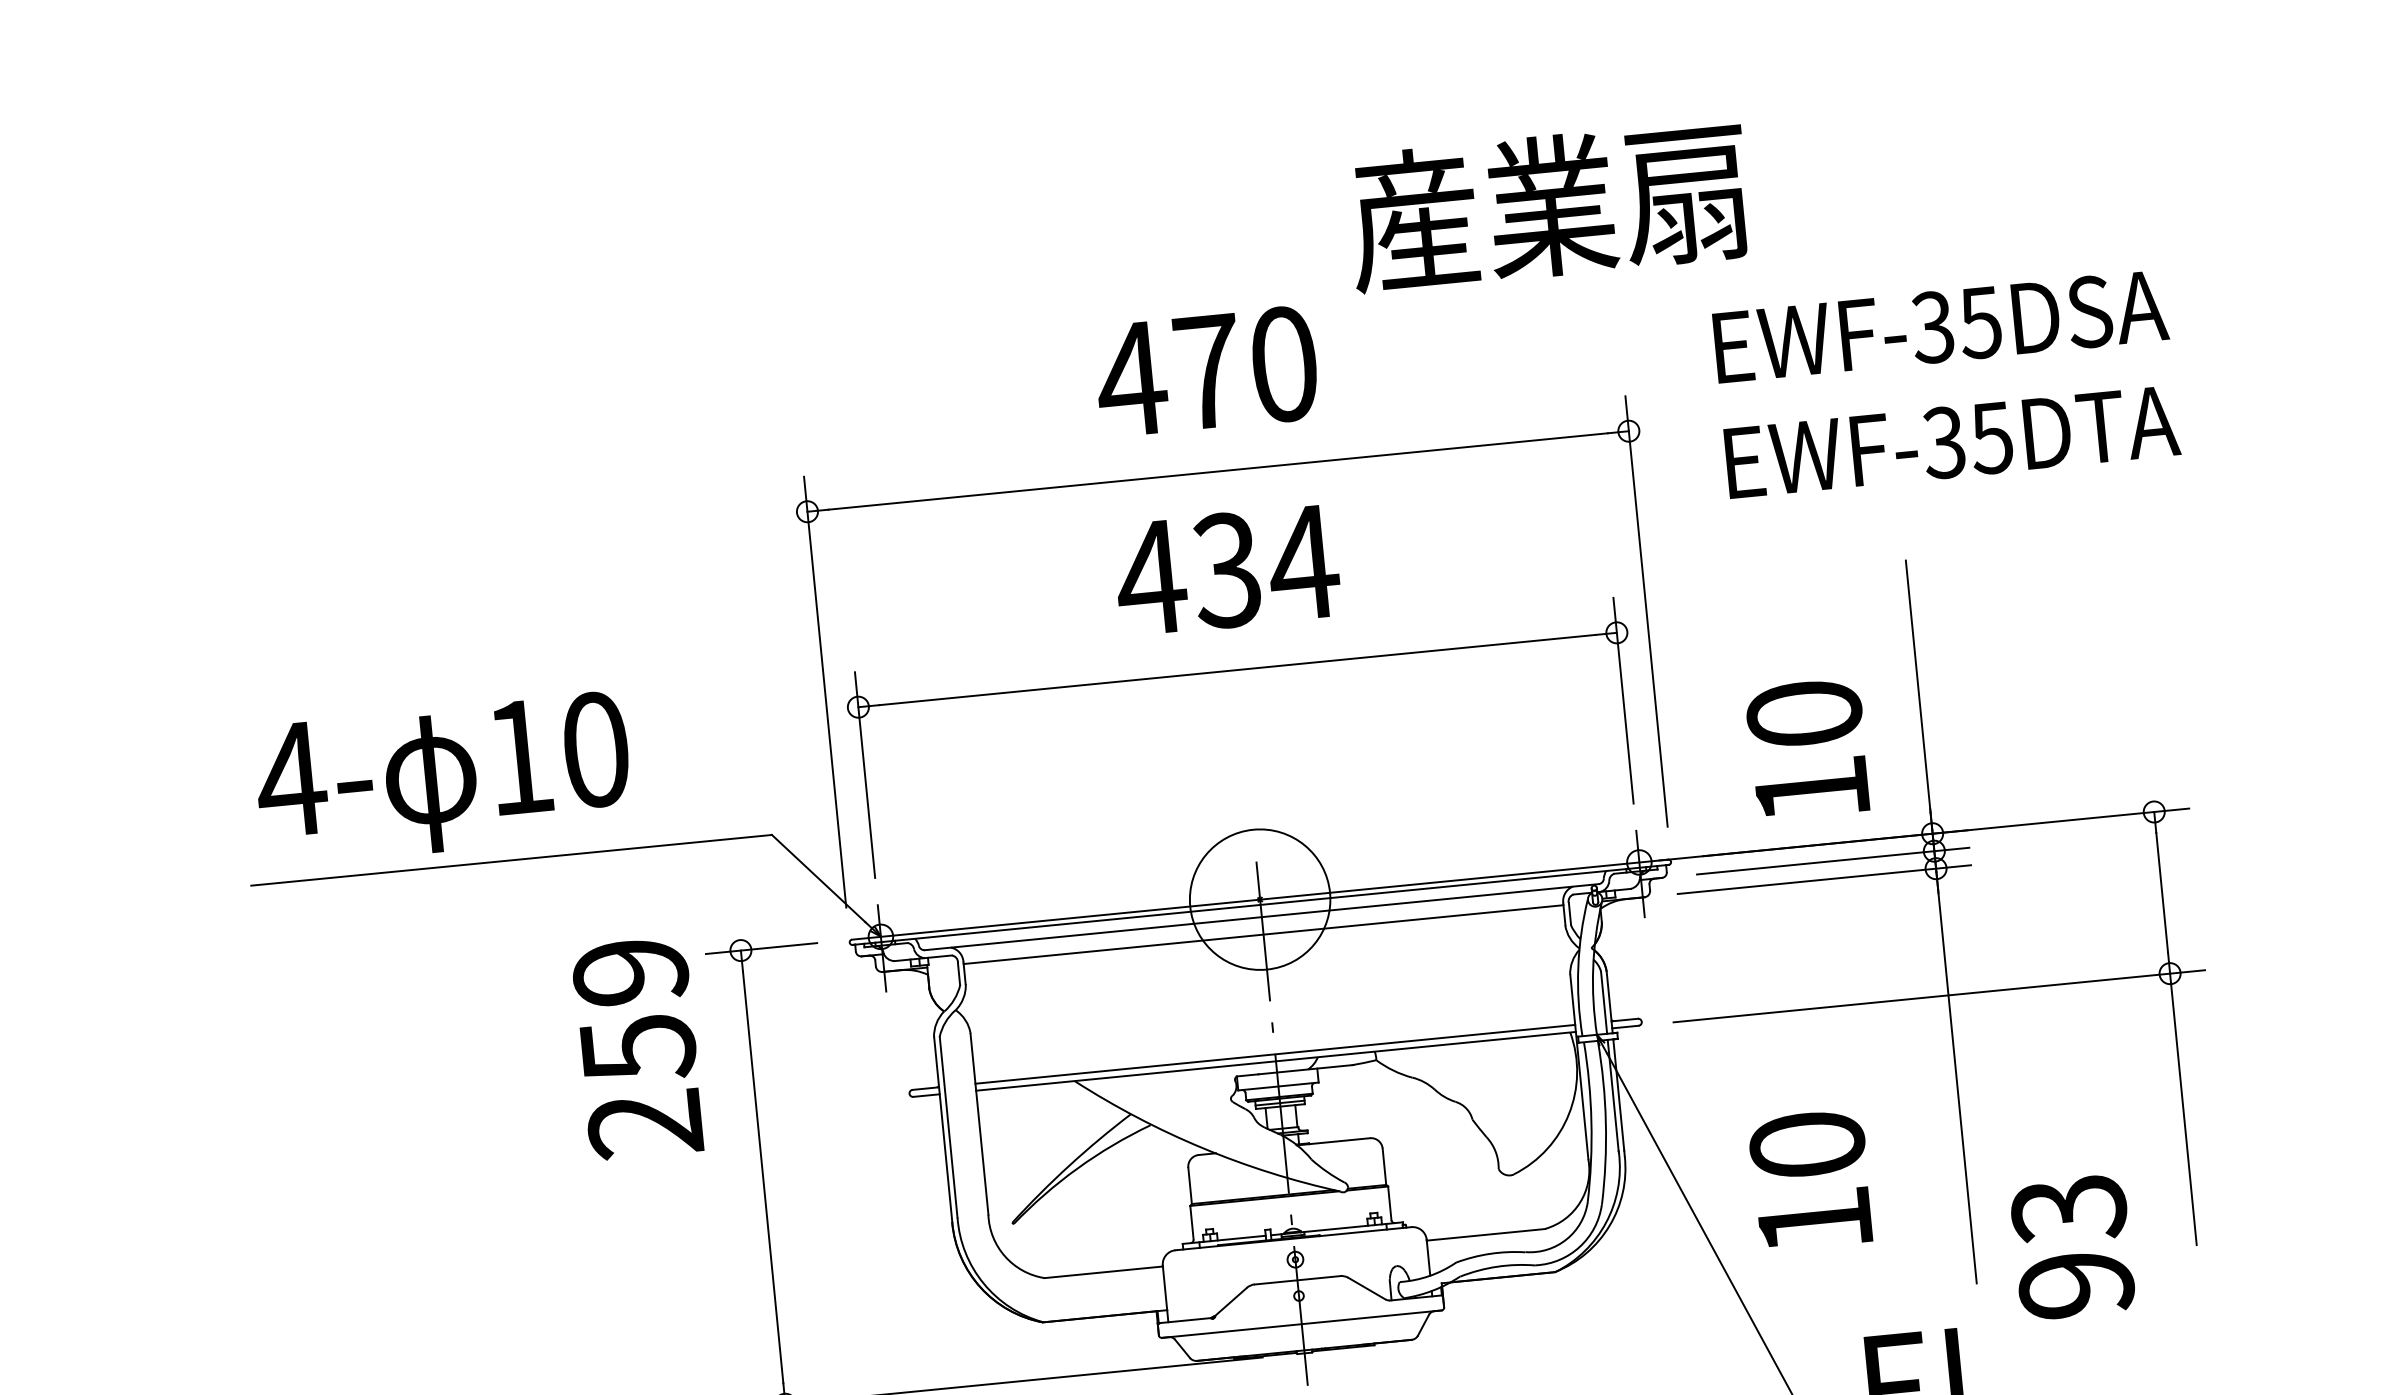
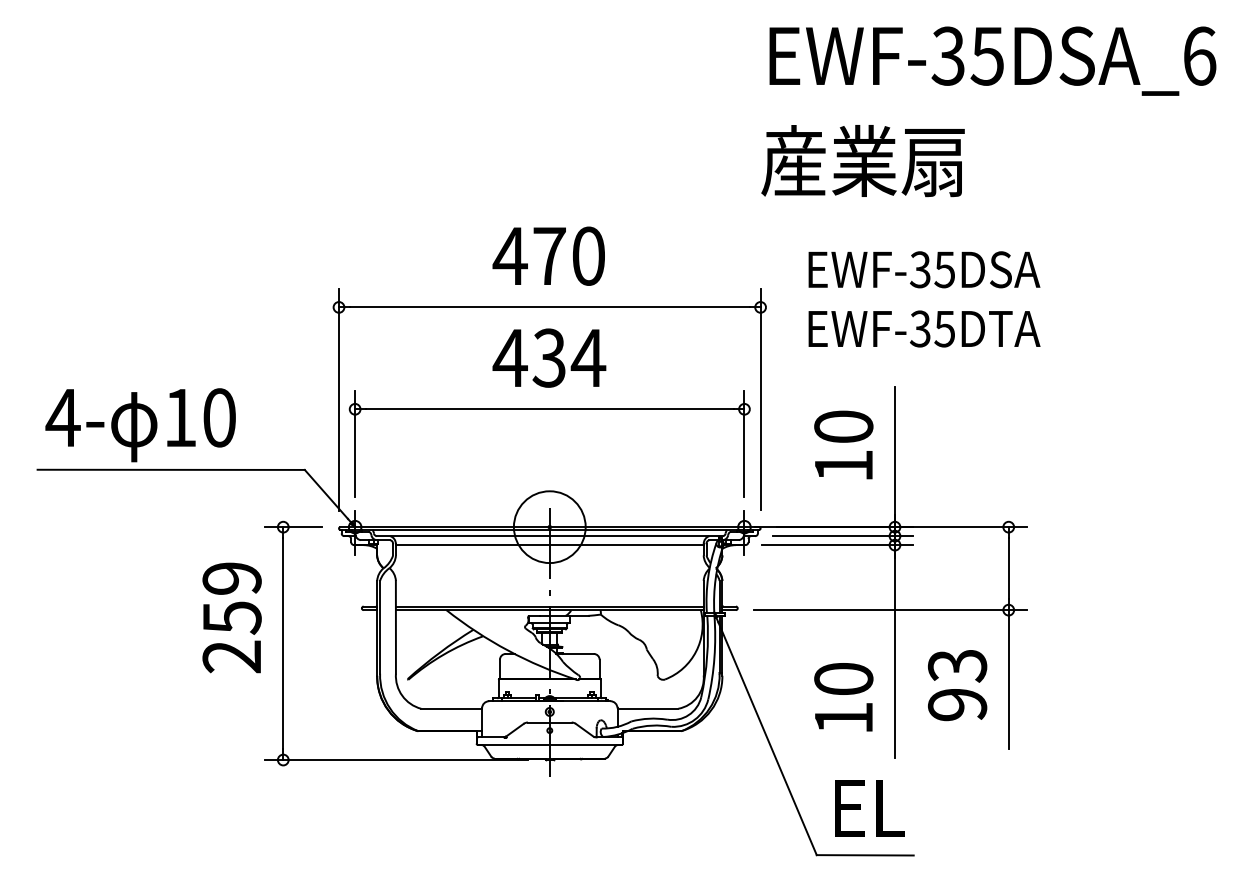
text: (1547, 207) -> (862, 161), moved
text: (1807, 748) -> (843, 444), moved
text: (636, 1047) -> (231, 617), moved
text: (1810, 1180) -> (843, 697), moved
text: (2072, 1247) -> (957, 685), moved

